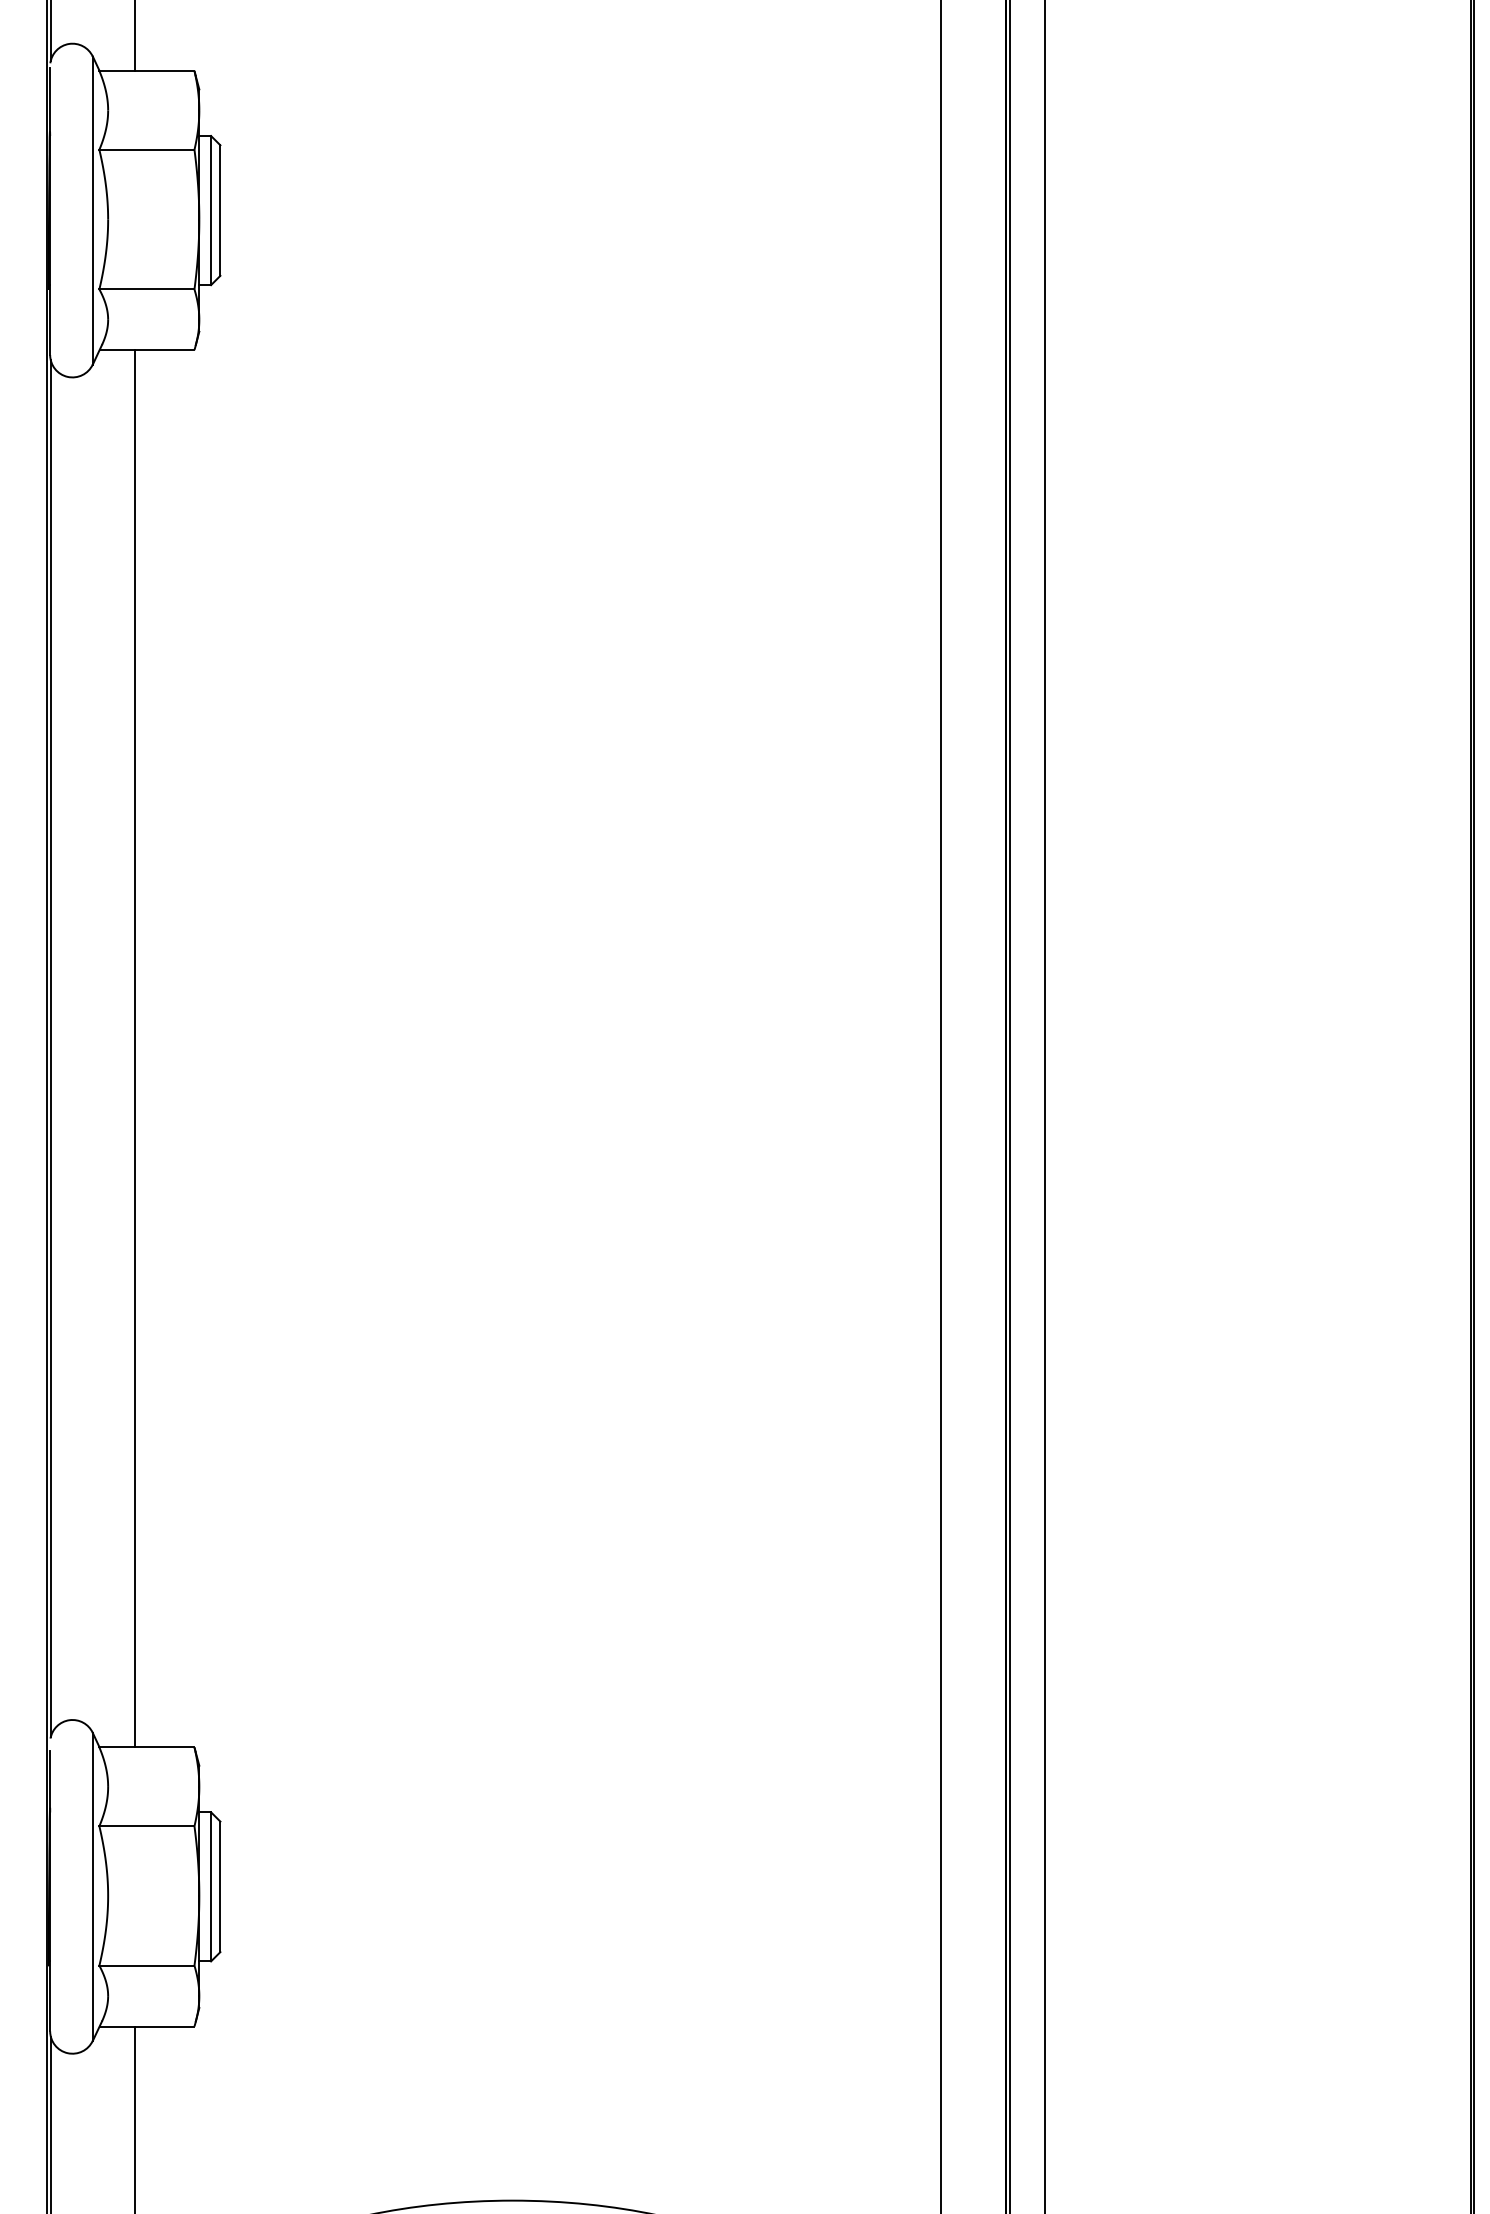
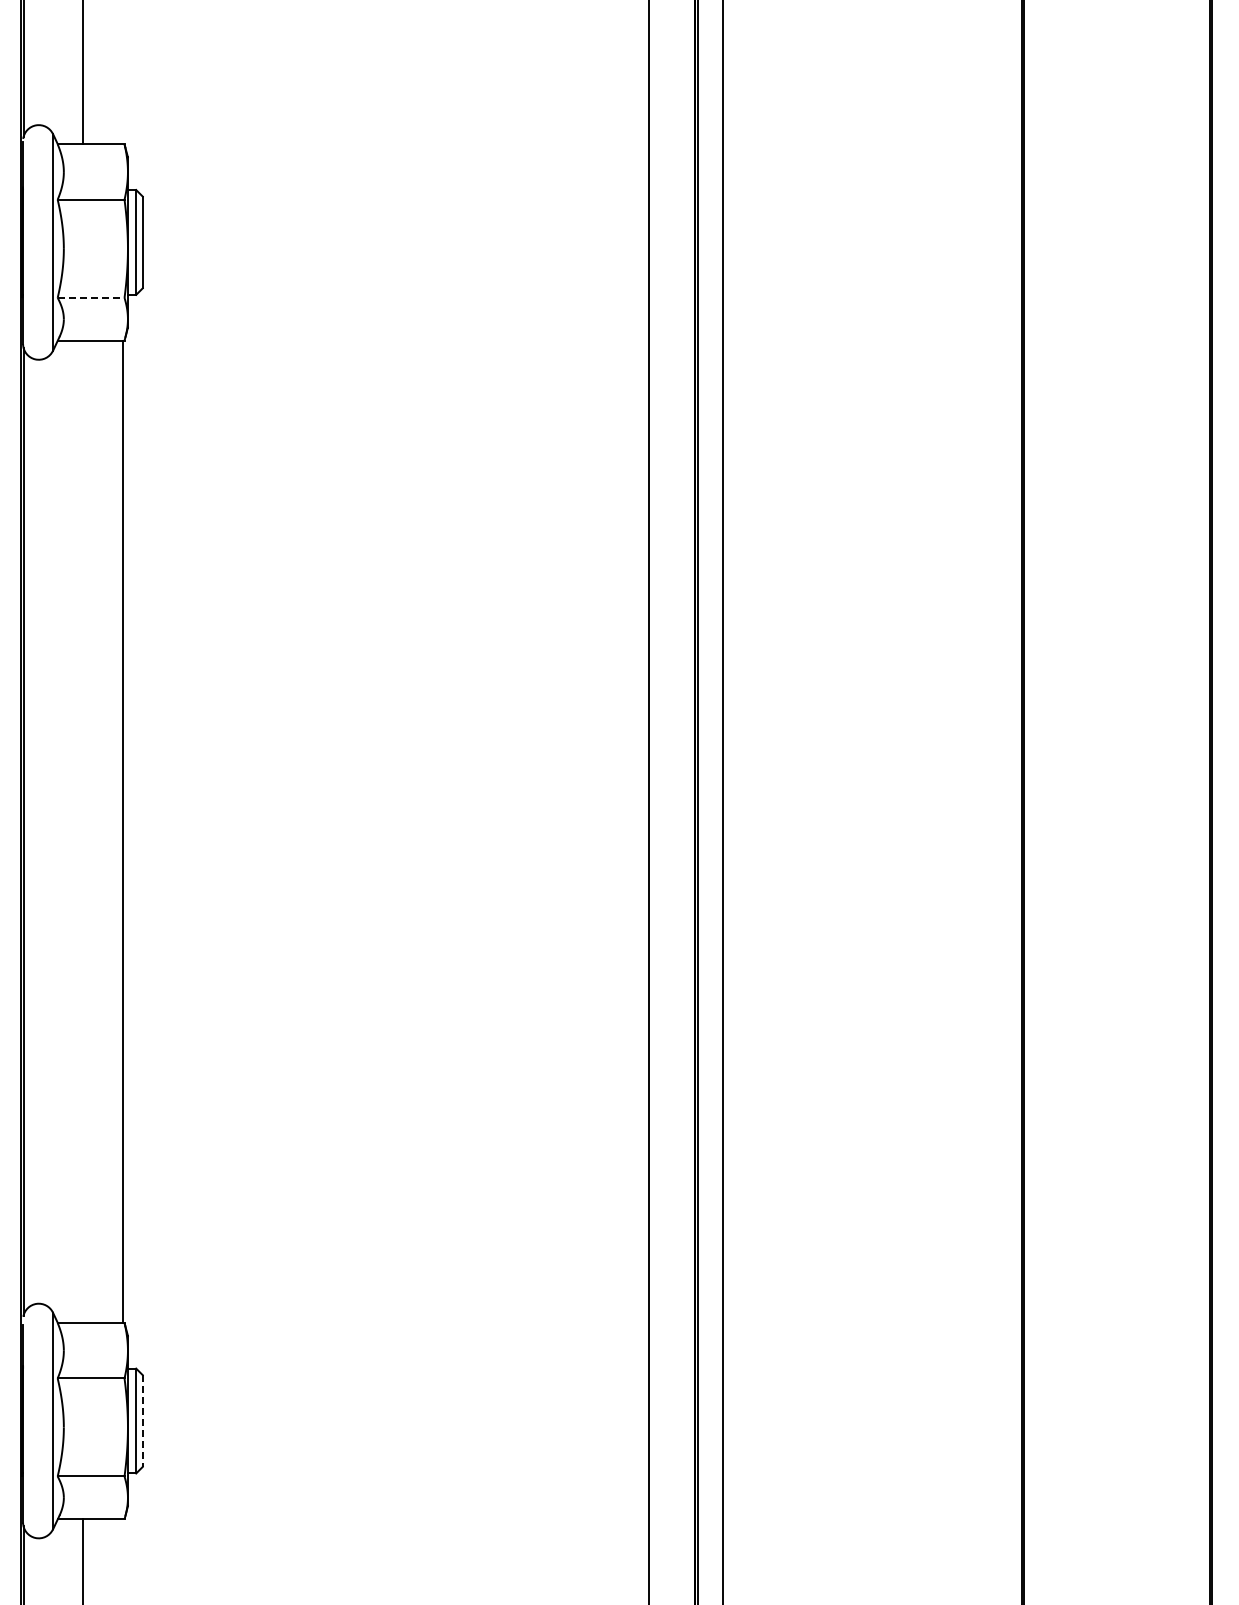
line: (147, 288) -> (91, 297), solid -> dashed
line: (134, 1048) -> (122, 831), moved
line: (220, 1887) -> (142, 1421), solid -> dashed

